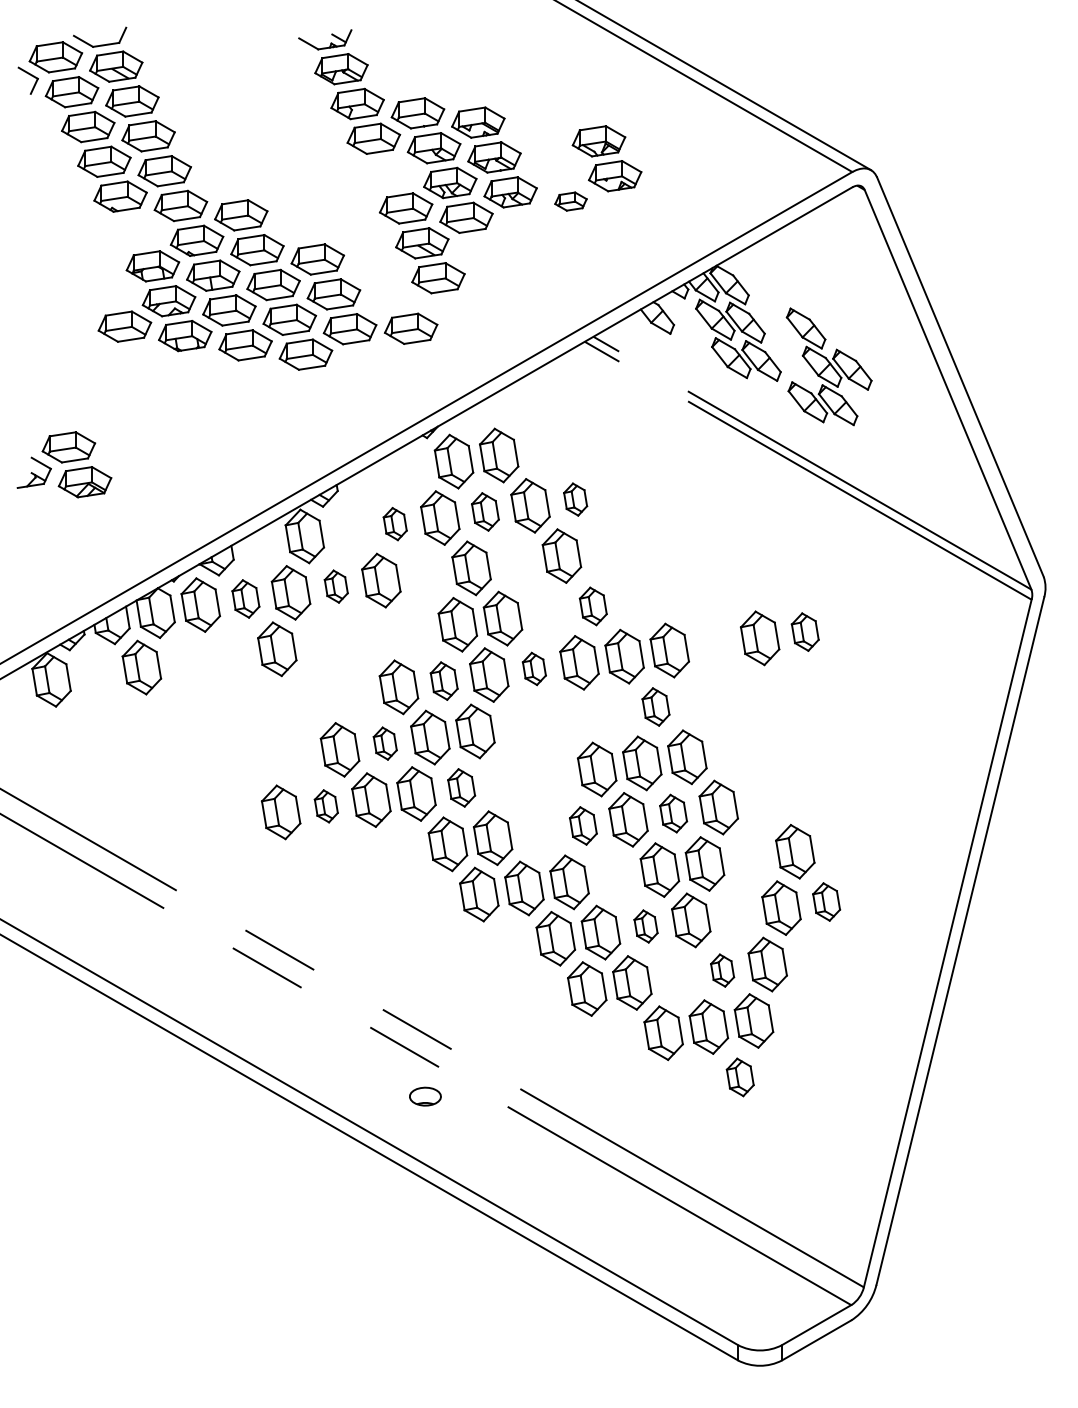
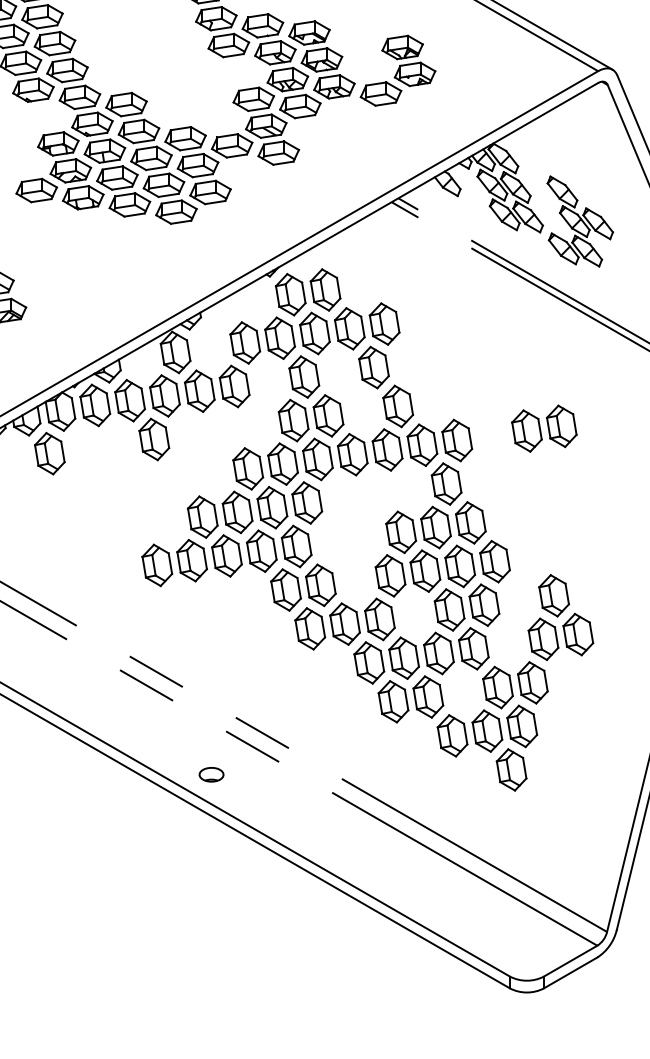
part: (570, 201) -> (380, 93), size x1.67
part: (410, 328) -> (231, 145), moved
part: (575, 499) -> (384, 323), size x1.67
part: (485, 511) -> (315, 333), size x1.43
part: (395, 523) -> (245, 342), size x1.67
part: (336, 586) -> (200, 391), size x1.67
part: (245, 598) -> (129, 400), size x1.43
part: (593, 606) -> (398, 406), size x1.43
part: (805, 631) -> (562, 425), size x1.43
part: (534, 668) -> (352, 454), size x1.67
part: (444, 680) -> (283, 463), size x1.43
part: (655, 706) -> (446, 483), size x1.43
part: (385, 743) -> (237, 512), size x1.67
part: (461, 787) -> (296, 546), size x1.43
part: (326, 806) -> (192, 560), size x1.67
part: (673, 813) -> (460, 566), size x1.43
part: (583, 825) -> (390, 575), size x1.43
part: (826, 901) -> (578, 634), size x1.43
part: (645, 926) -> (438, 653), size x1.67
part: (722, 970) -> (497, 687), size x1.67
part: (740, 1077) -> (511, 770), size x1.43
part: (425, 1096) -> (211, 774), moved

